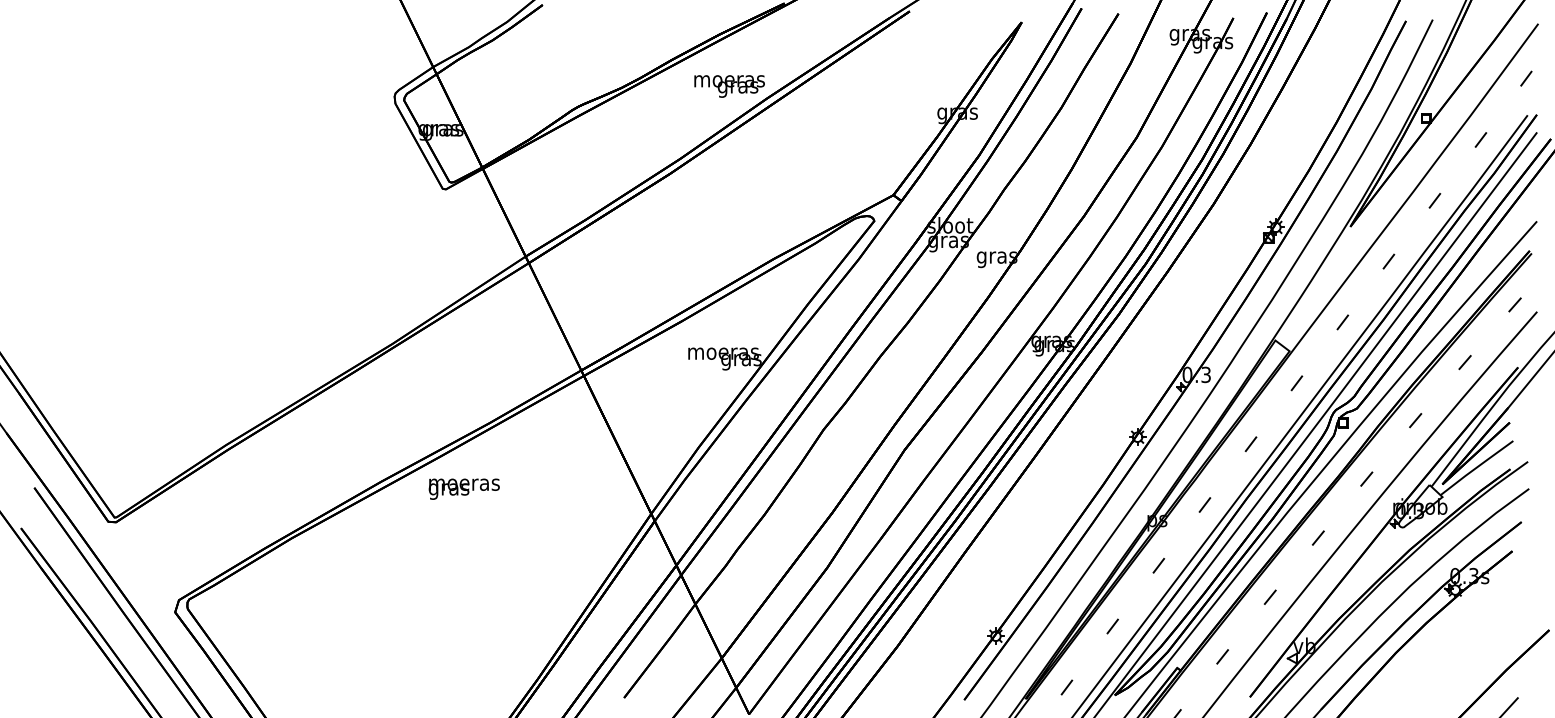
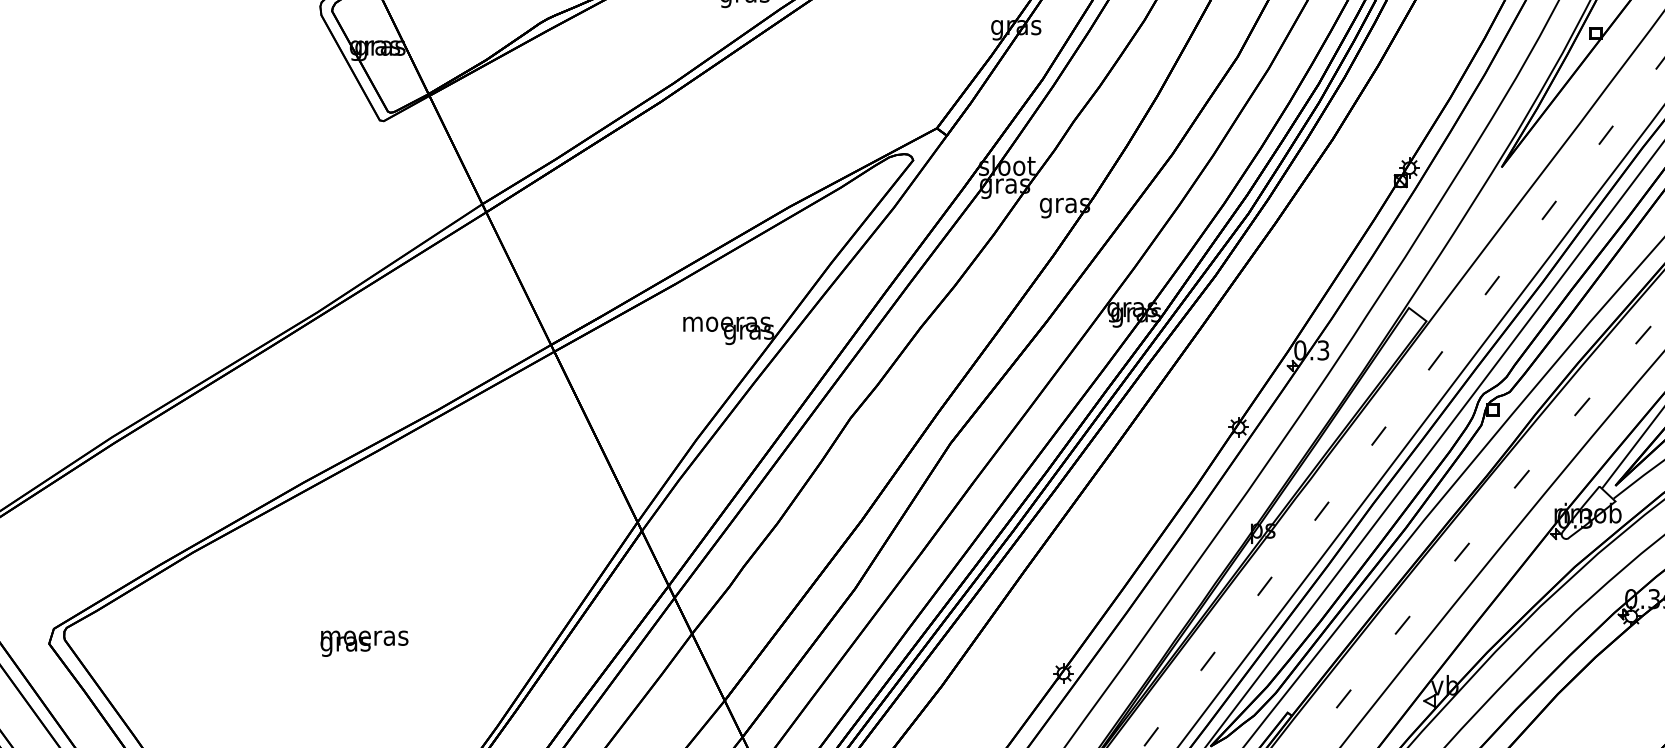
text: (463, 488) -> (363, 642), moved

